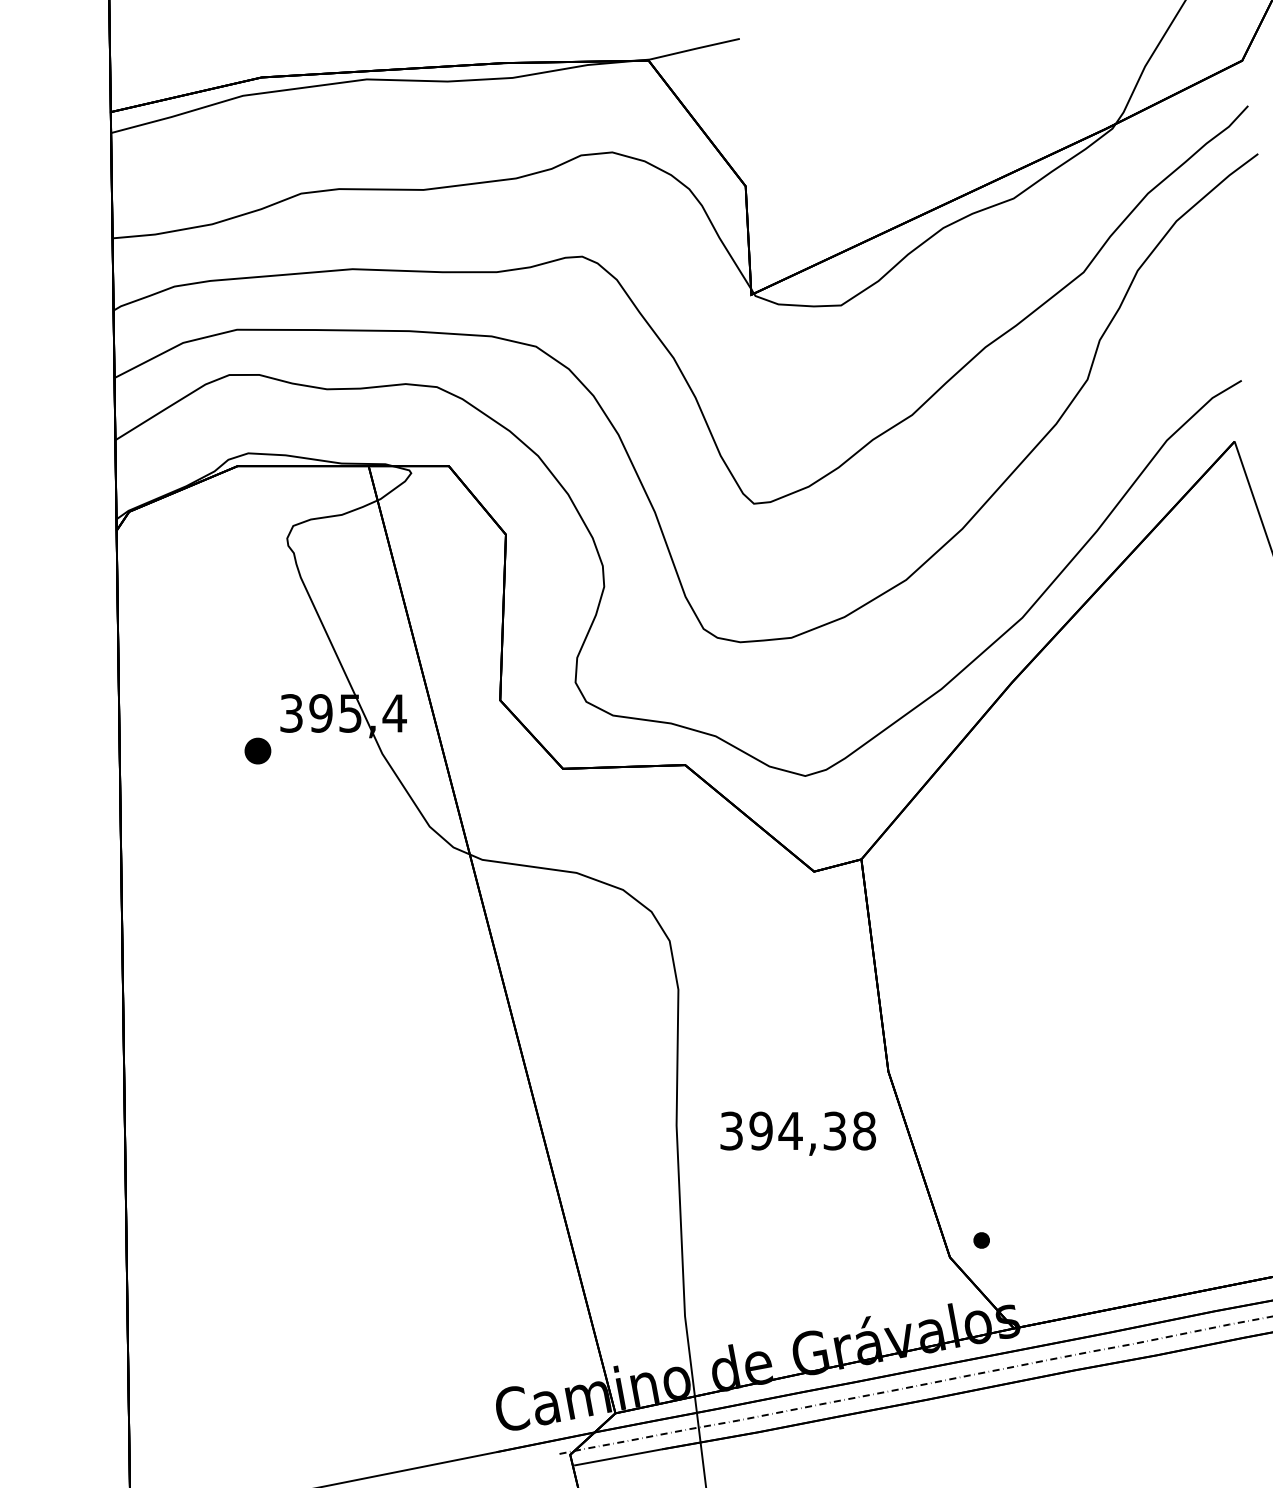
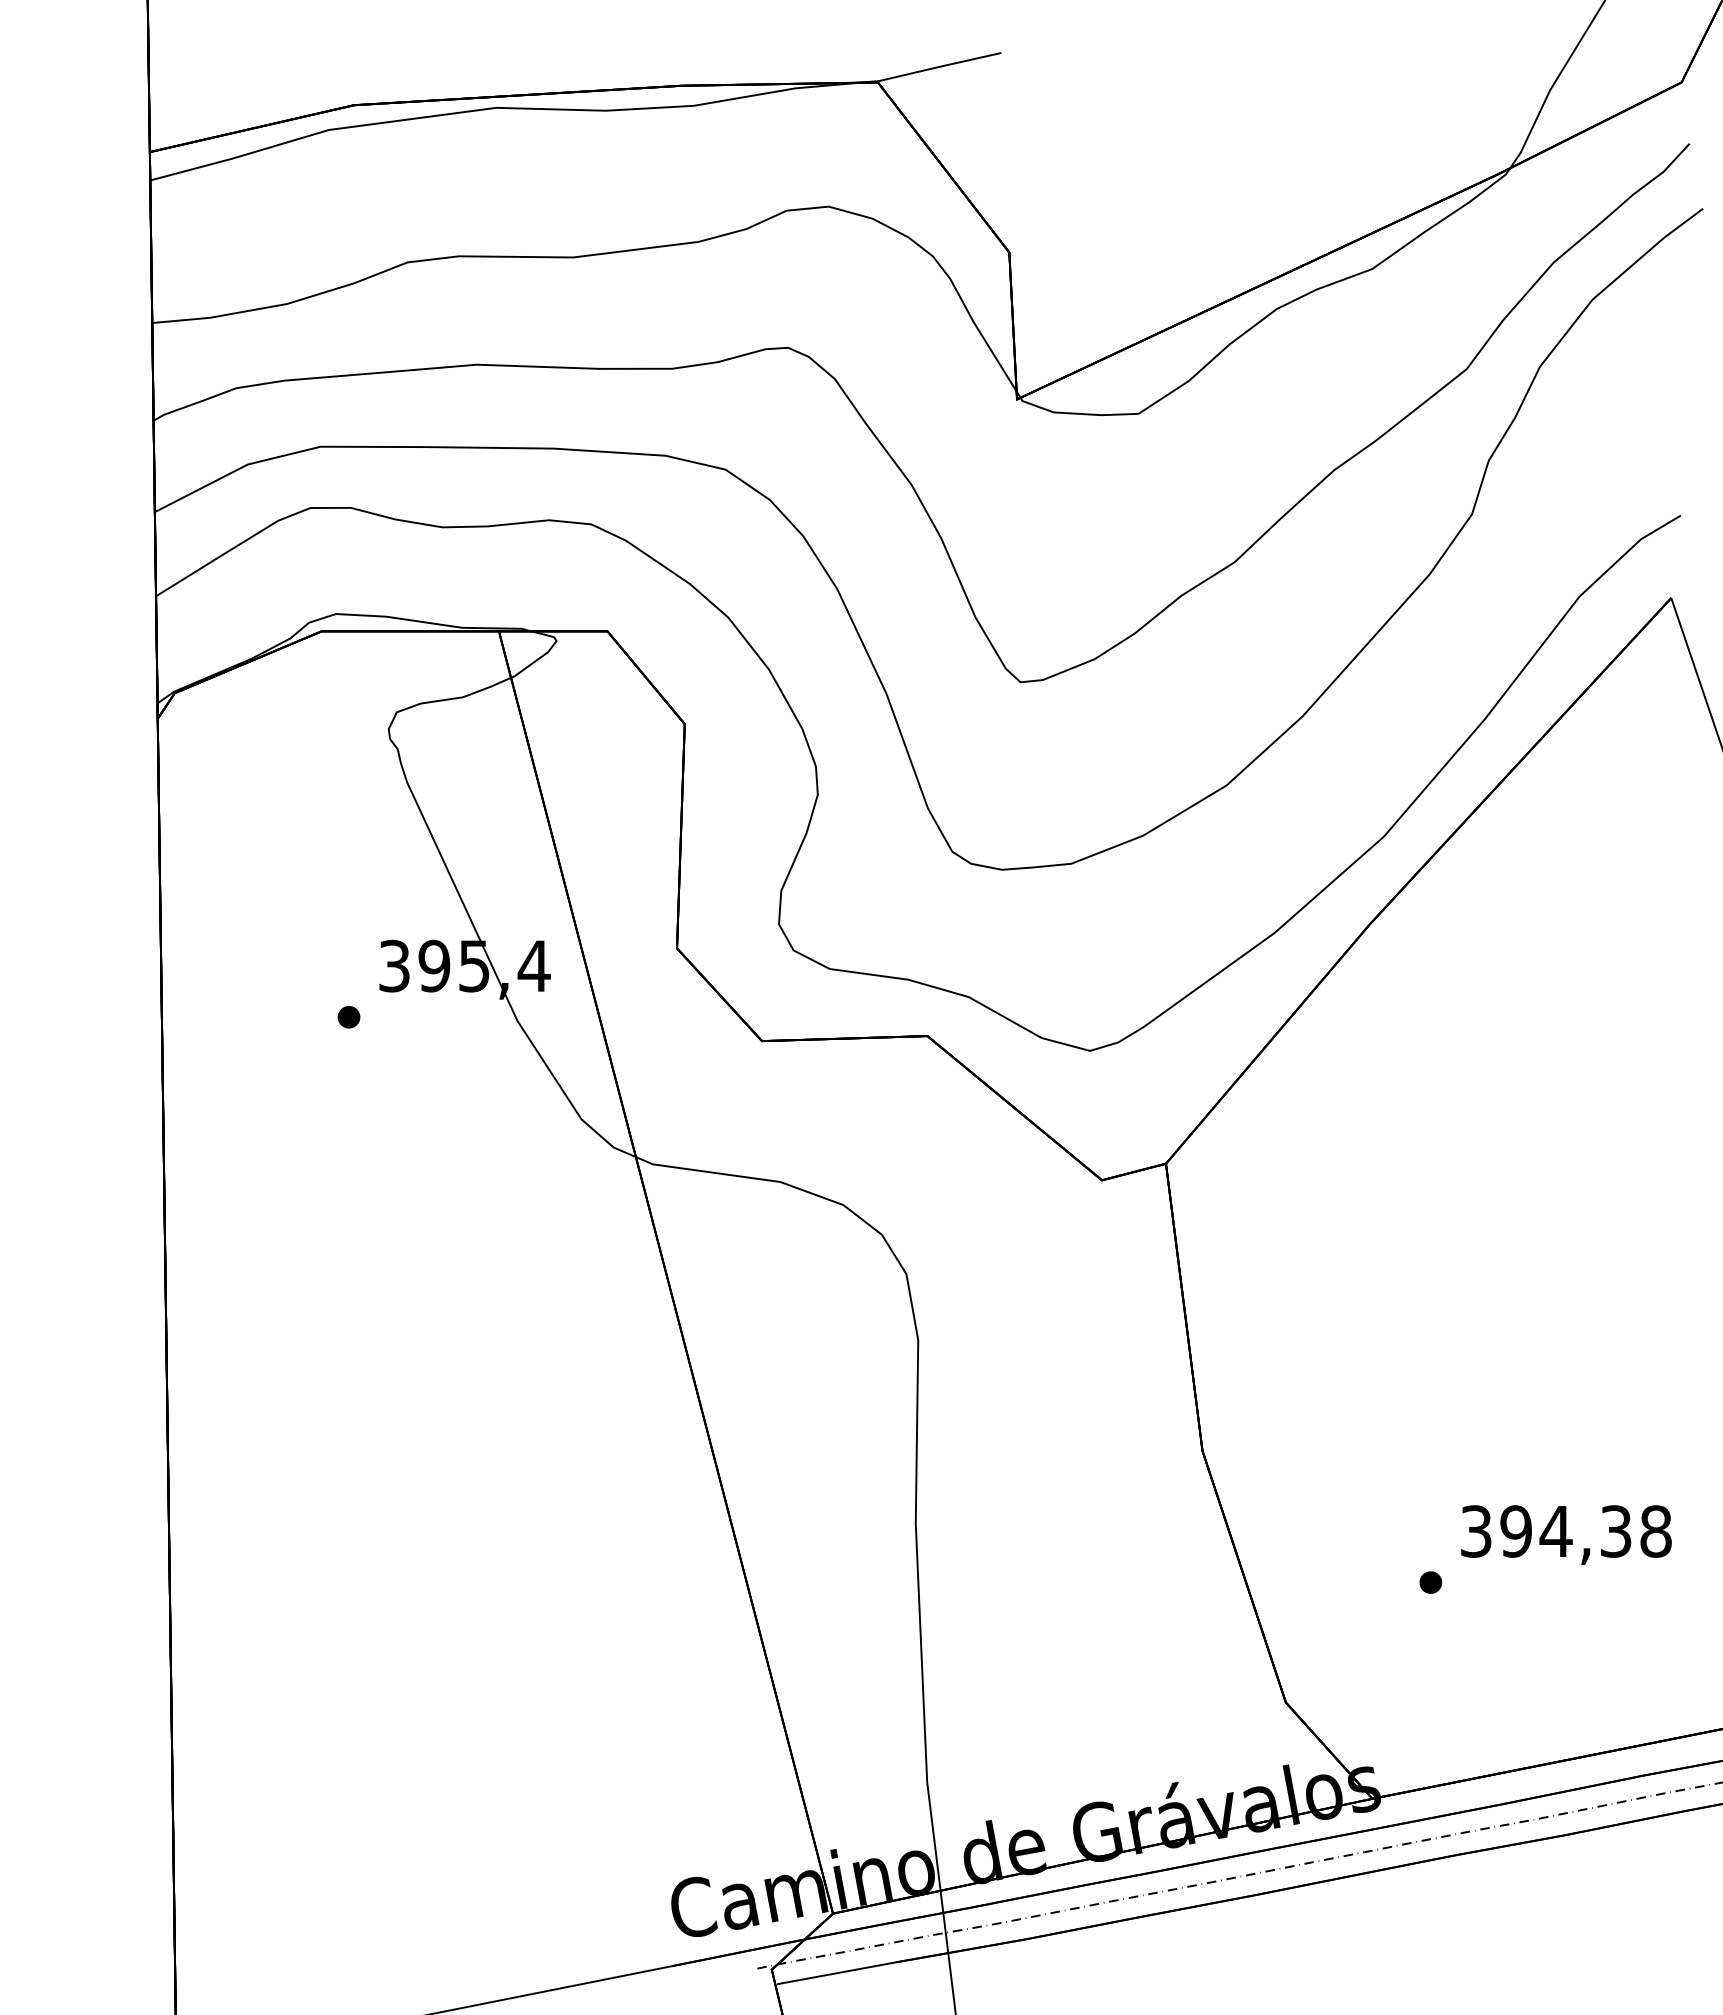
part: (257, 751) -> (348, 1017), size x0.62
text: (798, 1133) -> (1566, 1534), moved
part: (981, 1240) -> (1430, 1582), moved

